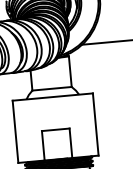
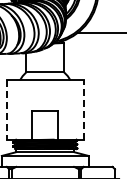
line: (95, 124) -> (83, 109), solid -> dashed
line: (15, 131) -> (6, 109), solid -> dashed

